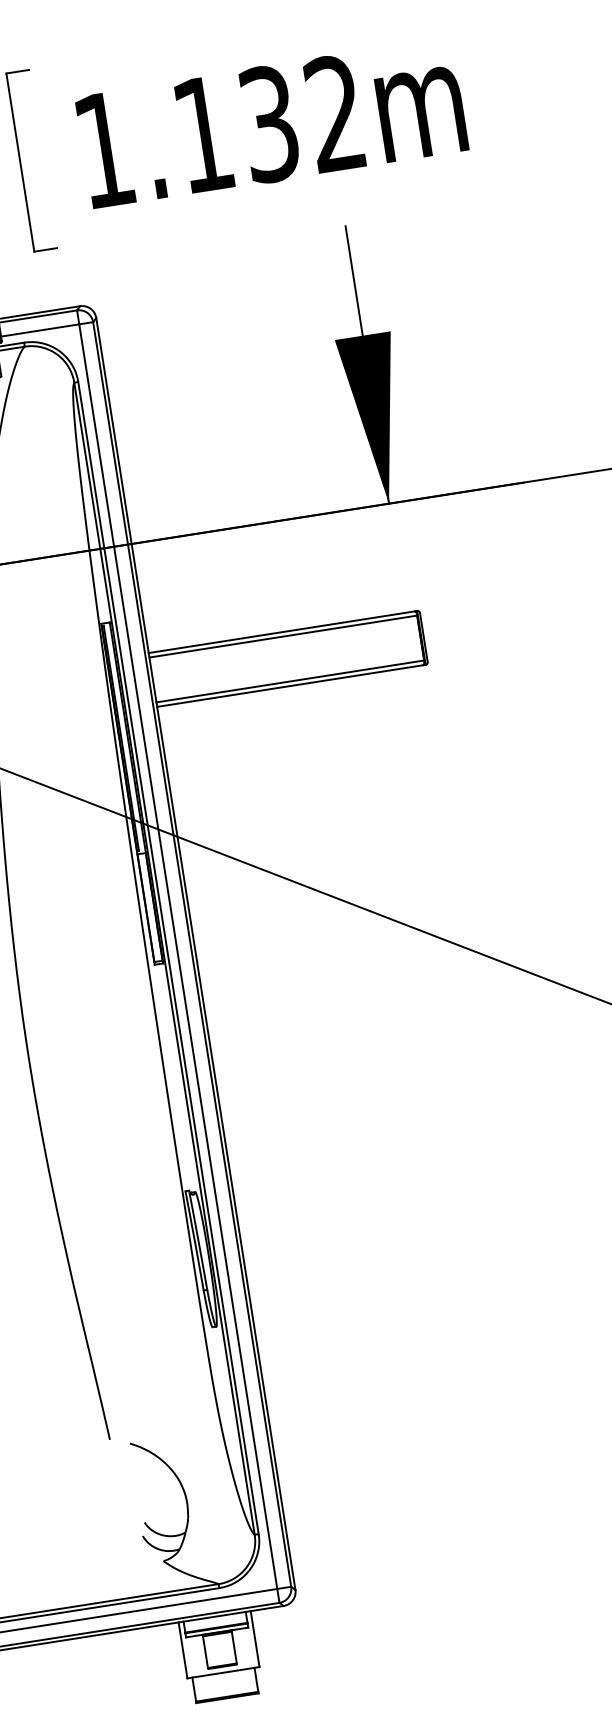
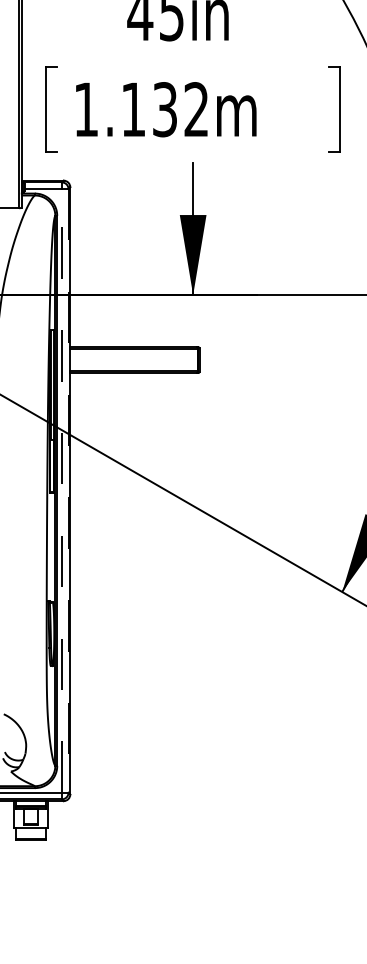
line: (191, 953) -> (68, 490), solid -> dashed
line: (177, 955) -> (61, 490), solid -> dashed

